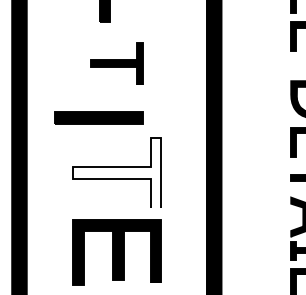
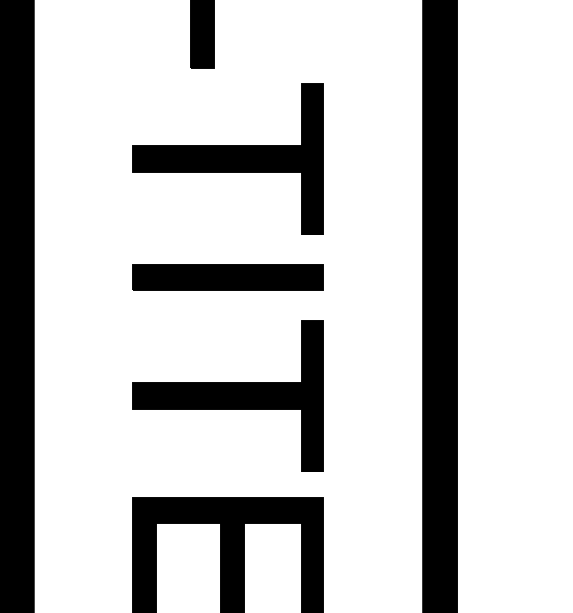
part: (116, 63) -> (227, 158), size x1.67
part: (98, 117) -> (227, 275), moved
fill: (116, 172) -> (227, 395), added

